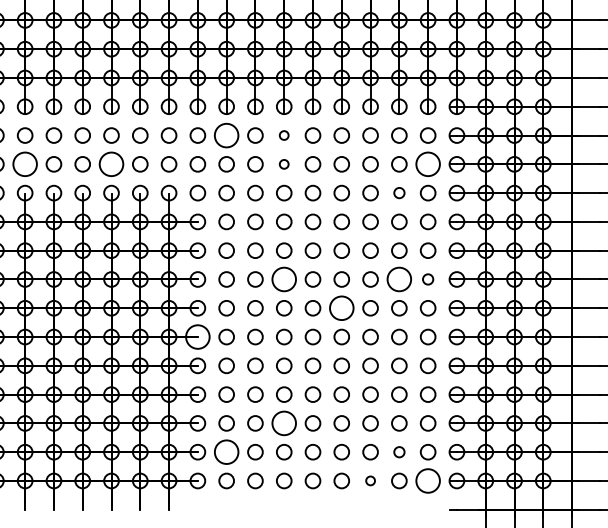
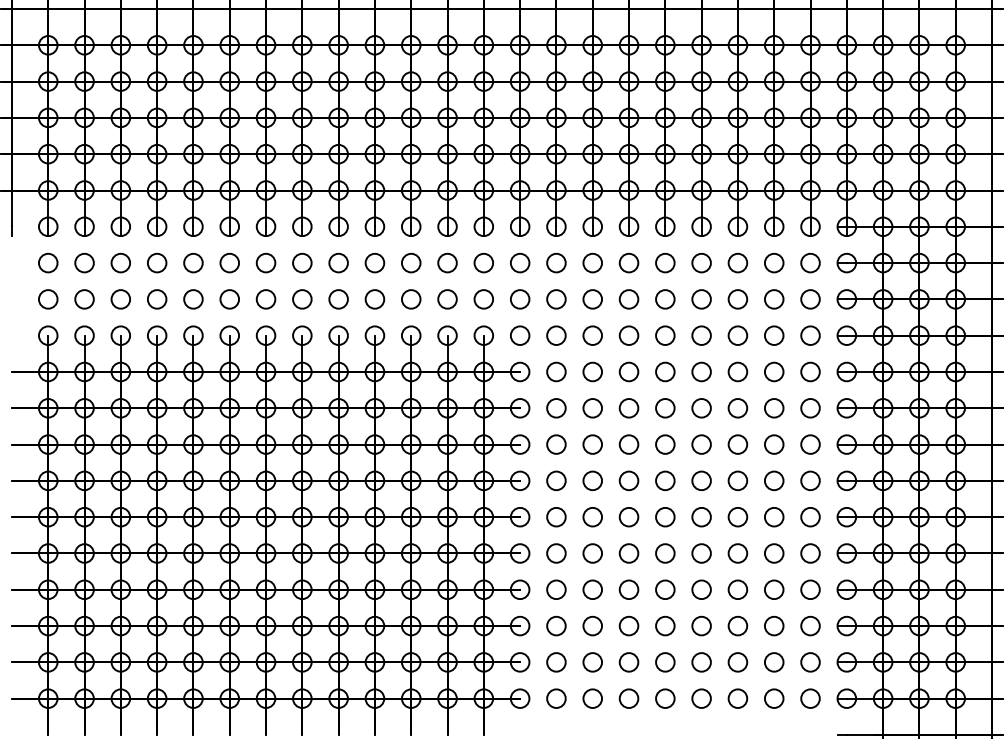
circle: (226, 135) -> (556, 262), size x0.62
circle: (283, 135) -> (628, 262), size x1.67
circle: (25, 164) -> (302, 299), size x0.62
circle: (110, 164) -> (410, 299), size x0.62
circle: (283, 164) -> (628, 299), size x1.67
circle: (428, 164) -> (810, 299), size x0.62
circle: (399, 192) -> (774, 335), size x1.43
circle: (283, 279) -> (628, 444), size x0.62
circle: (398, 279) -> (773, 444), size x0.62
circle: (428, 279) -> (810, 444), size x1.43
circle: (341, 307) -> (701, 480), size x0.62
circle: (197, 336) -> (519, 516), size x0.62
circle: (283, 422) -> (628, 625), size x0.62
circle: (226, 452) -> (556, 662), size x0.62
circle: (399, 452) -> (774, 662), size x1.43
circle: (370, 480) -> (737, 698), size x1.67
circle: (428, 480) -> (810, 698), size x0.62

